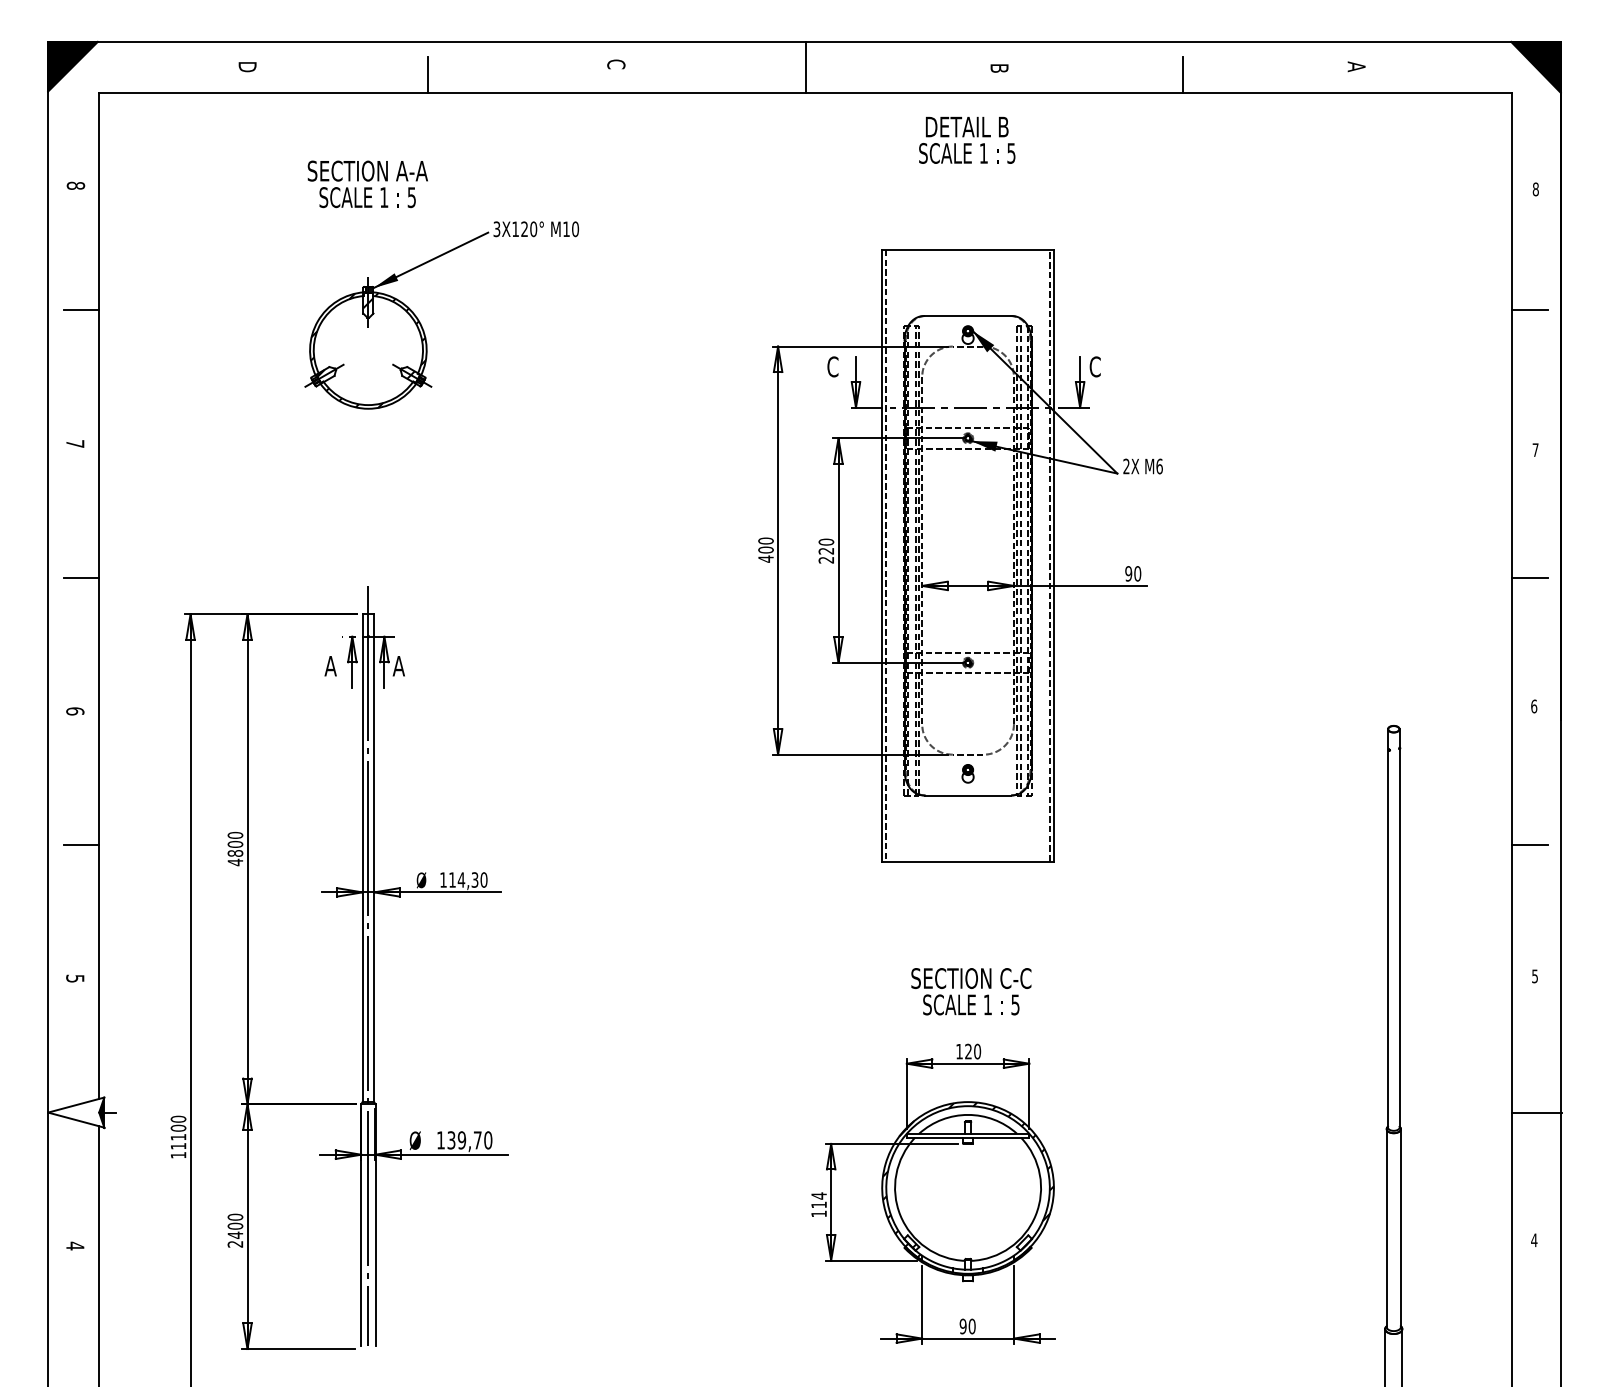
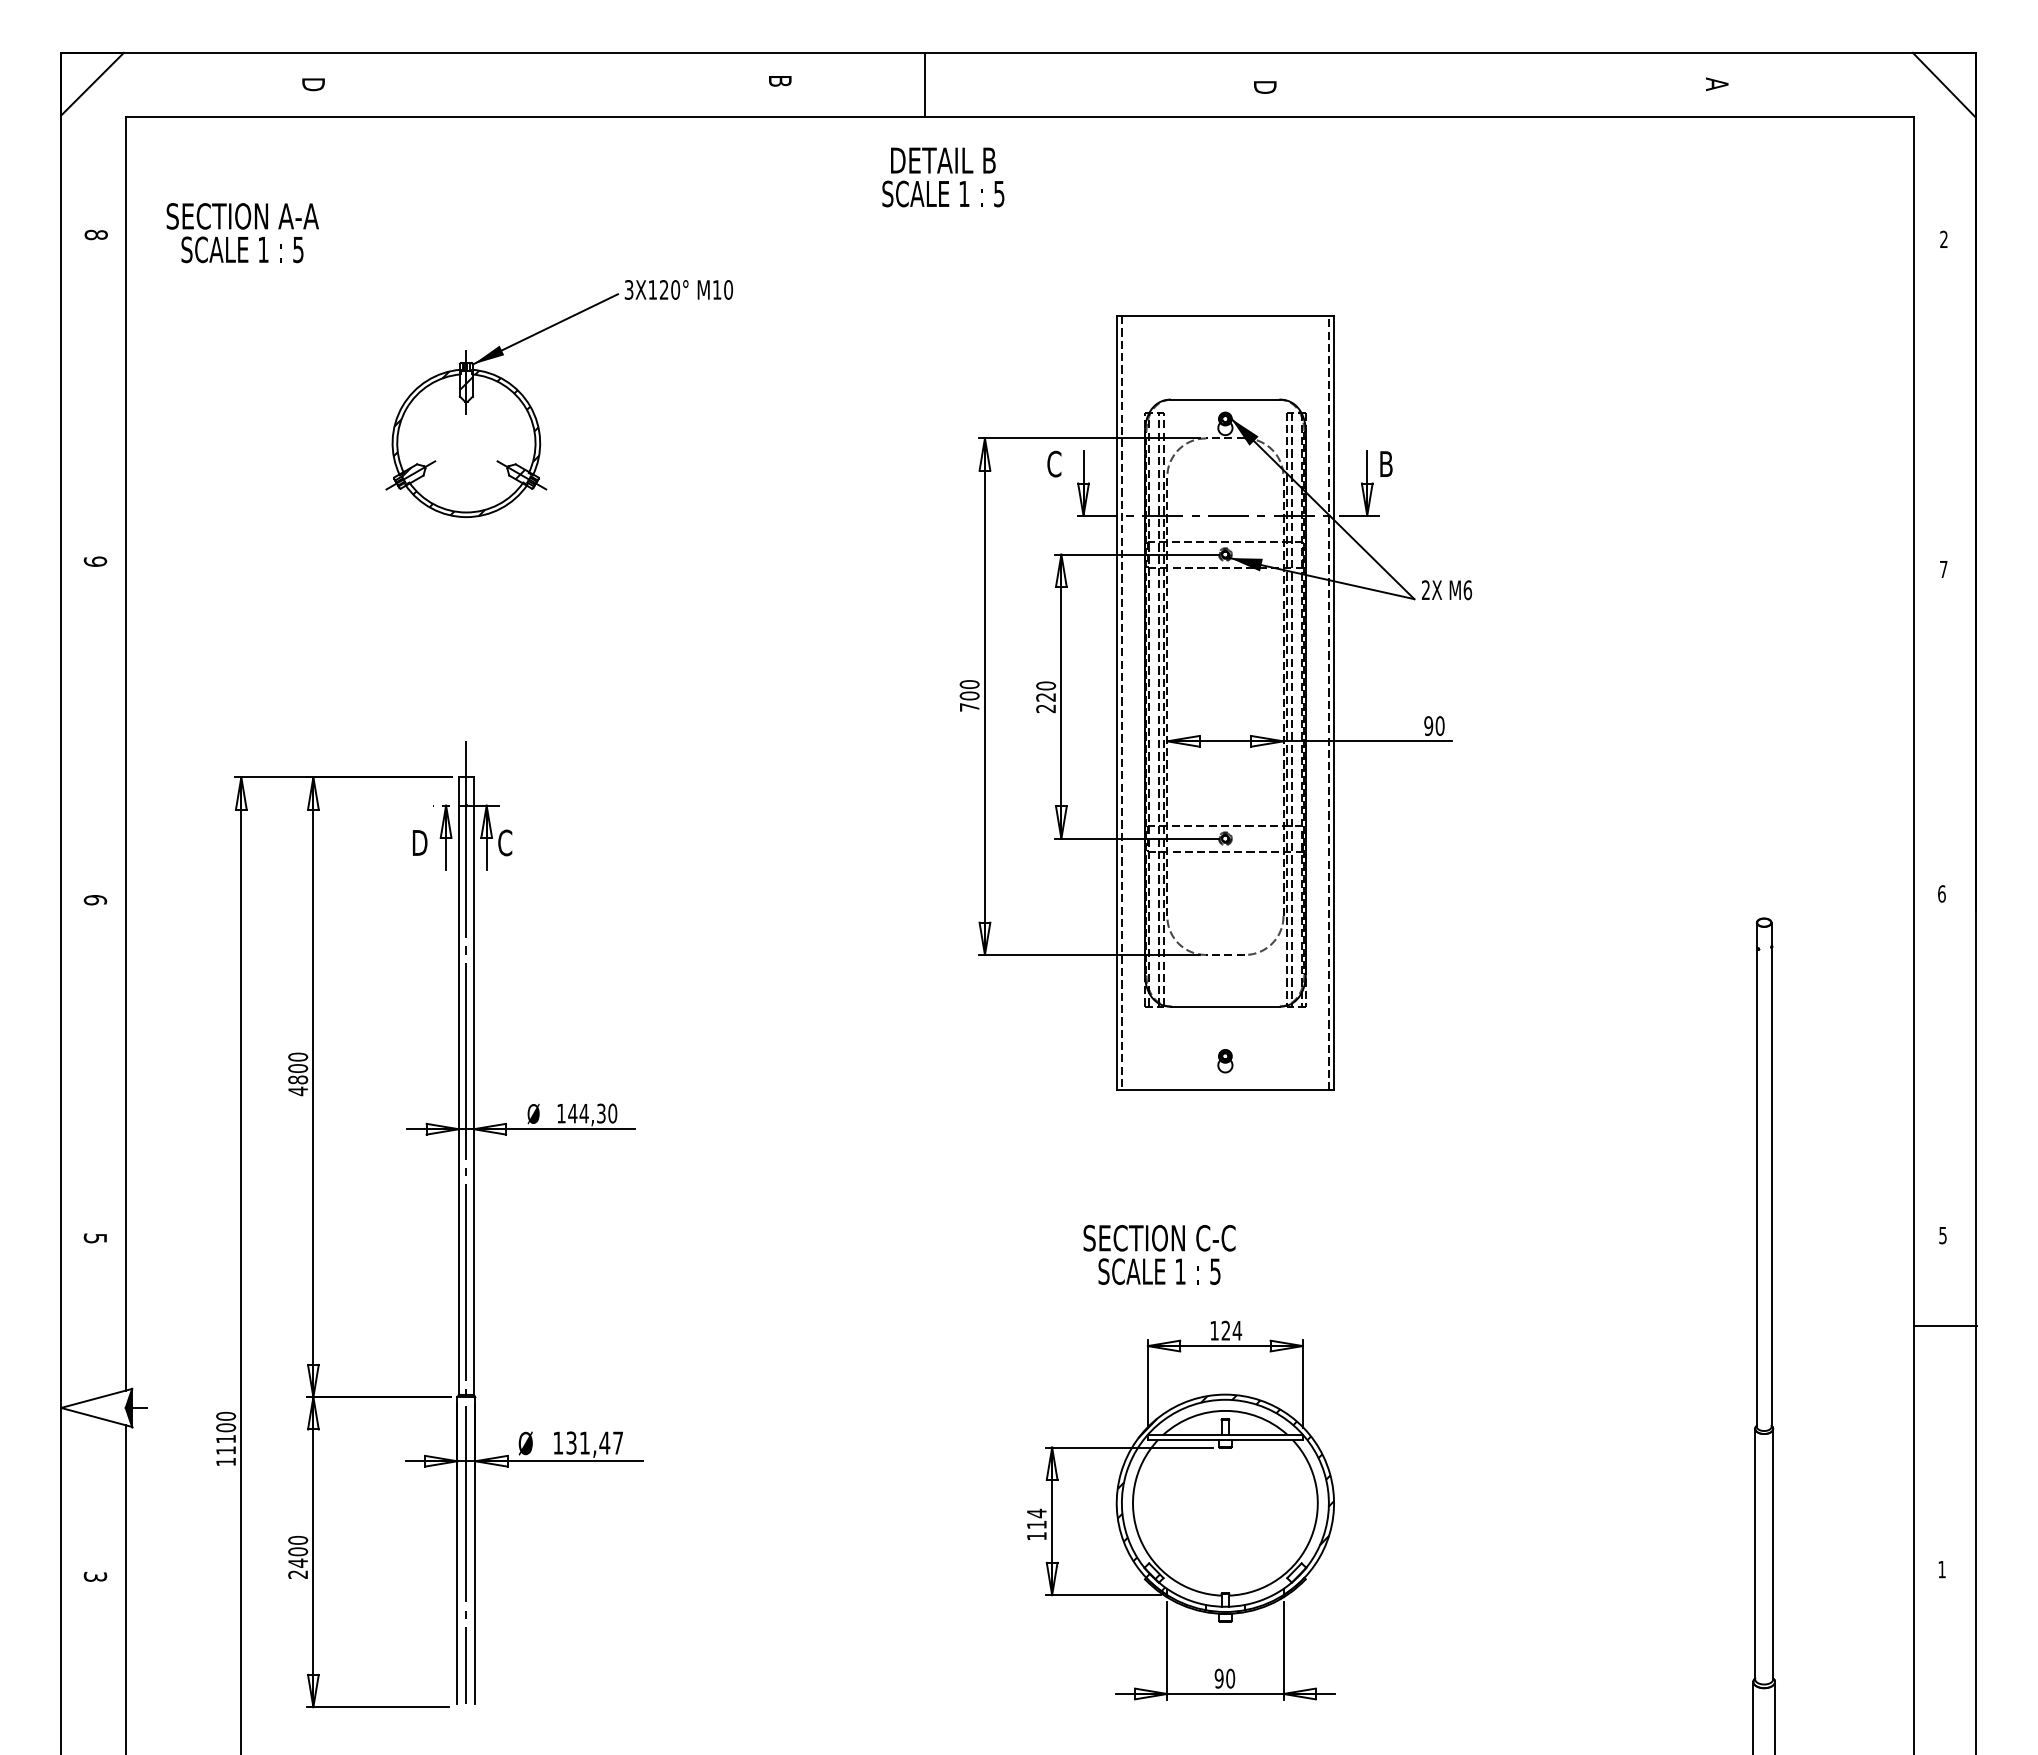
text: (615, 64) -> (779, 81), C -> B
fill: (72, 66) -> (92, 83), removed
line: (806, 66) -> (925, 84), moved
fill: (1535, 66) -> (1943, 84), removed
text: (999, 70) -> (1265, 88), B -> D
line: (428, 74) -> (542, 94), removed
line: (1183, 74) -> (1497, 94), removed
text: (967, 140) -> (943, 177), moved
text: (367, 184) -> (242, 233), moved
text: (1535, 189) -> (1943, 239), 8 -> 2
line: (80, 310) -> (102, 392), removed
line: (1529, 310) -> (1936, 392), removed
text: (1095, 366) -> (1386, 463), C -> B
text: (75, 443) -> (95, 561), 7 -> 9
text: (765, 559) -> (969, 707), 400 -> 700
line: (80, 578) -> (102, 731), removed
line: (1529, 578) -> (1936, 731), removed
text: (330, 665) -> (418, 842), A -> D
text: (398, 665) -> (504, 842), A -> C
part: (968, 774) -> (1225, 1061), moved
line: (80, 845) -> (102, 1069), removed
line: (1529, 845) -> (1936, 1069), removed
text: (452, 879) -> (572, 1113), 114,30 -> 144,30
text: (971, 991) -> (1159, 1254), moved
text: (977, 1051) -> (1237, 1330), 120 -> 124
line: (1537, 1112) -> (1945, 1325), moved
text: (475, 1139) -> (601, 1442), 139,70 -> 131,47
text: (1533, 1240) -> (1941, 1569), 4 -> 1
text: (75, 1245) -> (95, 1576), 4 -> 3

